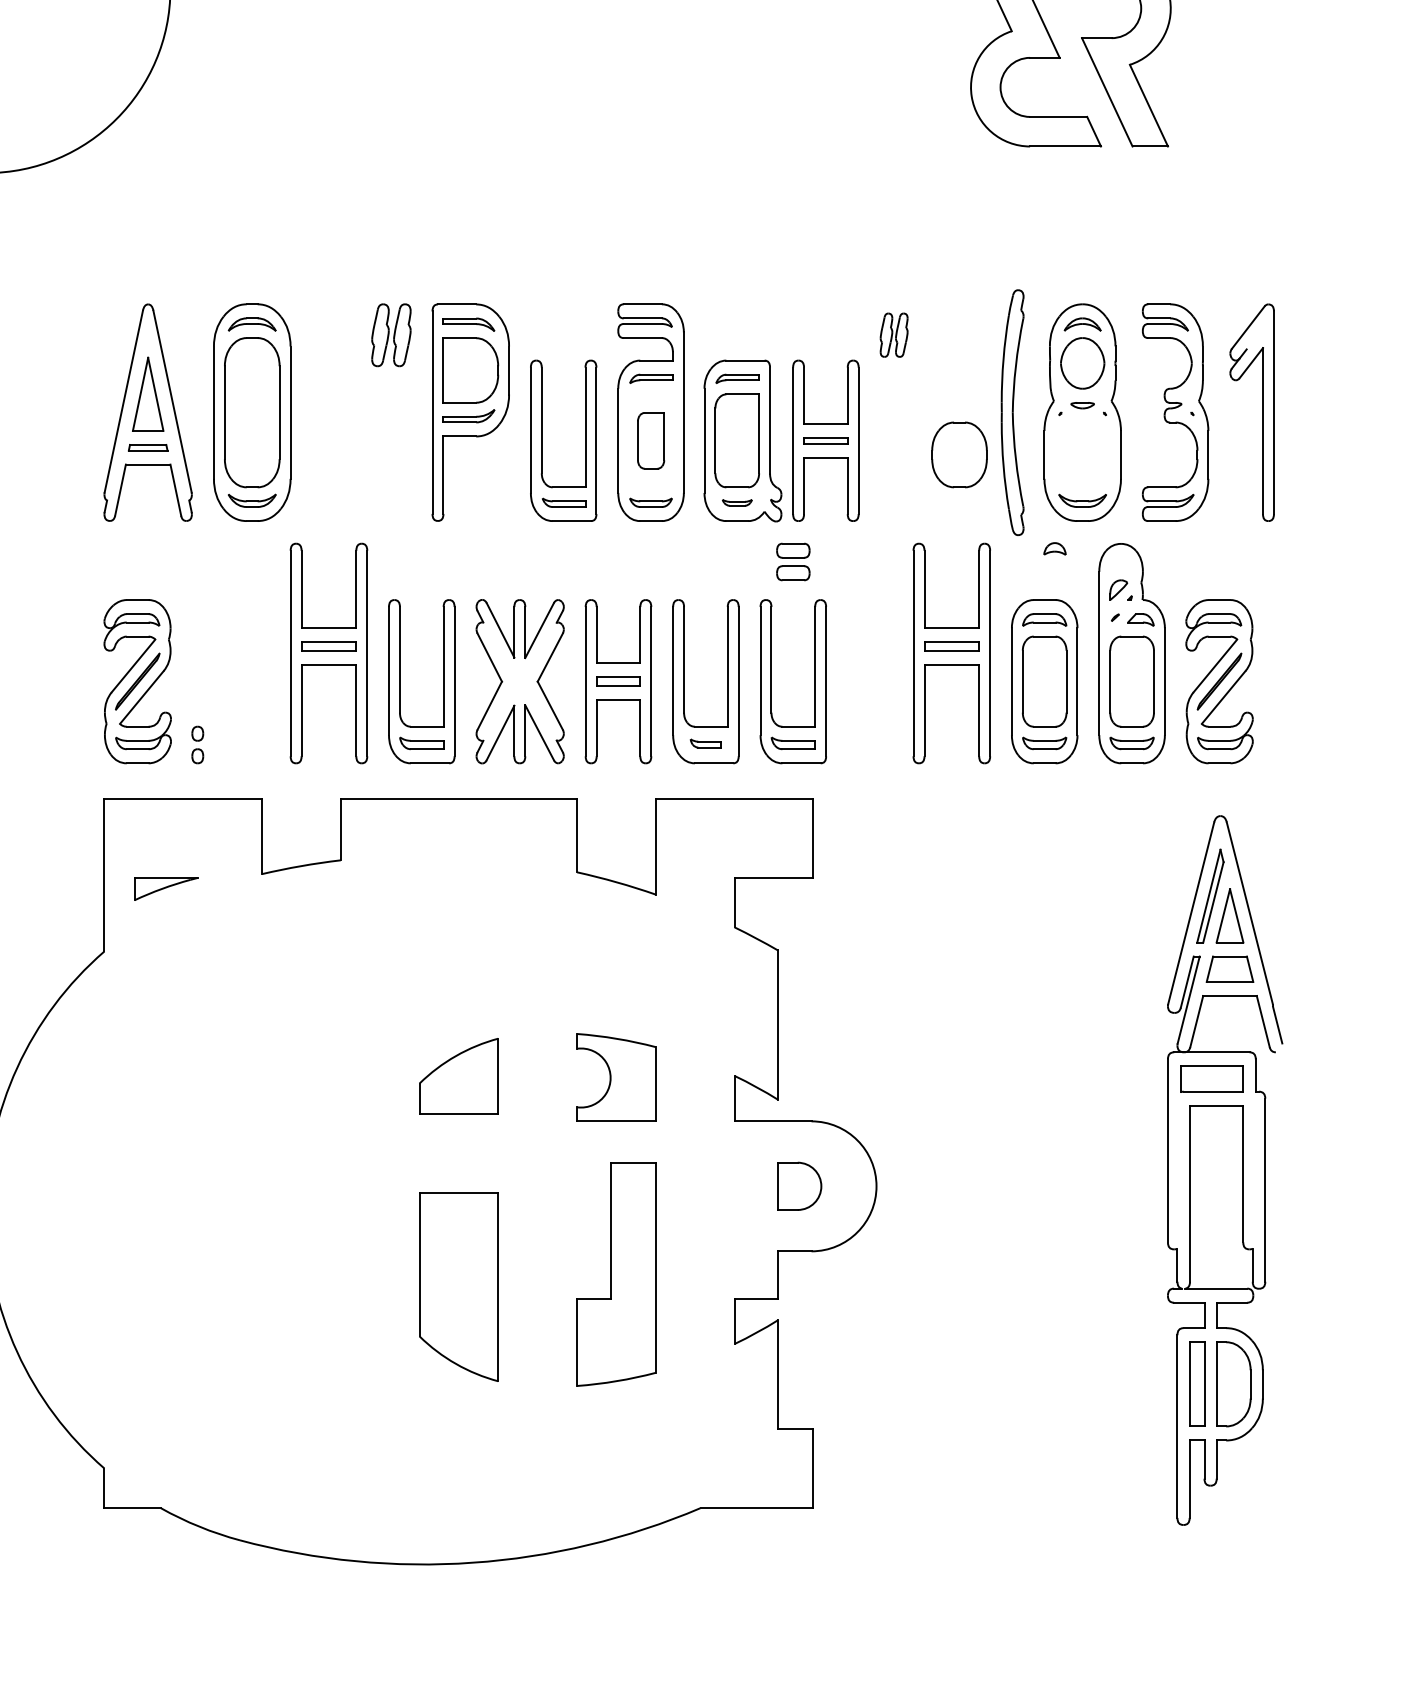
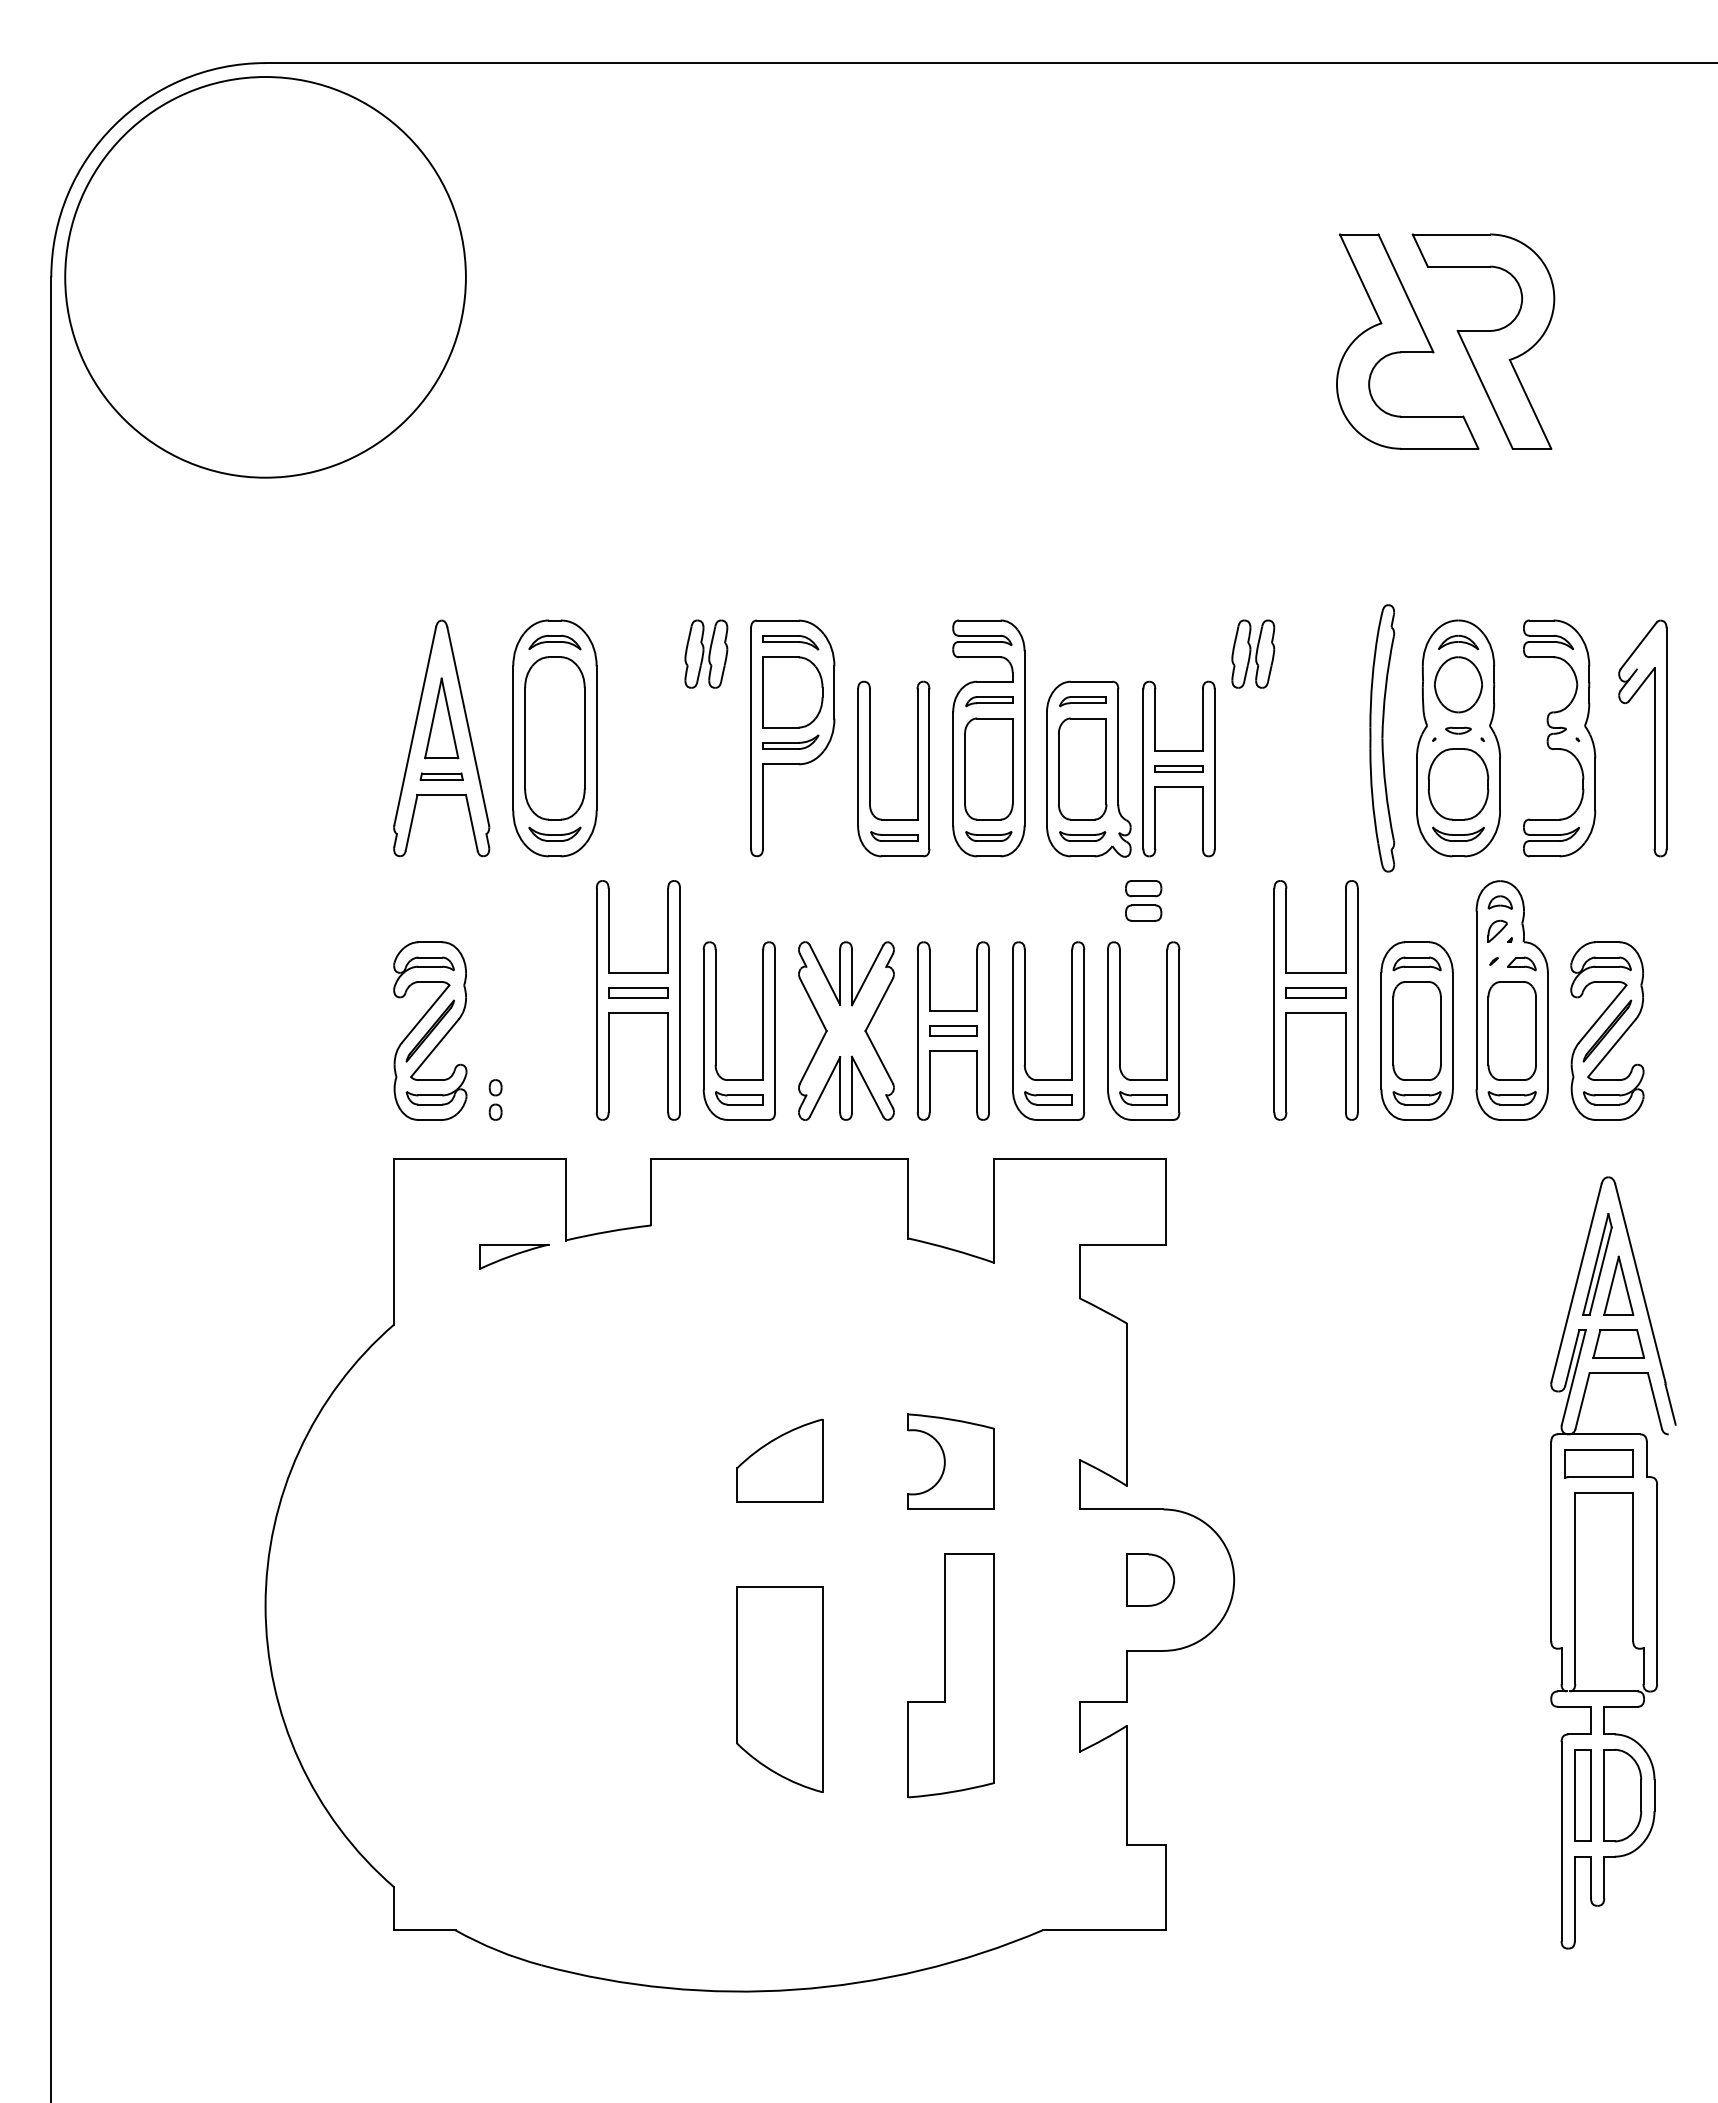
part: (894, 334) -> (1253, 653), size x1.43
part: (650, 440) -> (988, 768), size x1.67
part: (959, 455) -> (1458, 784), moved
part: (737, 502) -> (1082, 836), size x1.43
part: (1054, 548) -> (1499, 902), moved
part: (705, 743) -> (1048, 1098), size x1.43
part: (166, 888) -> (514, 1256), moved

